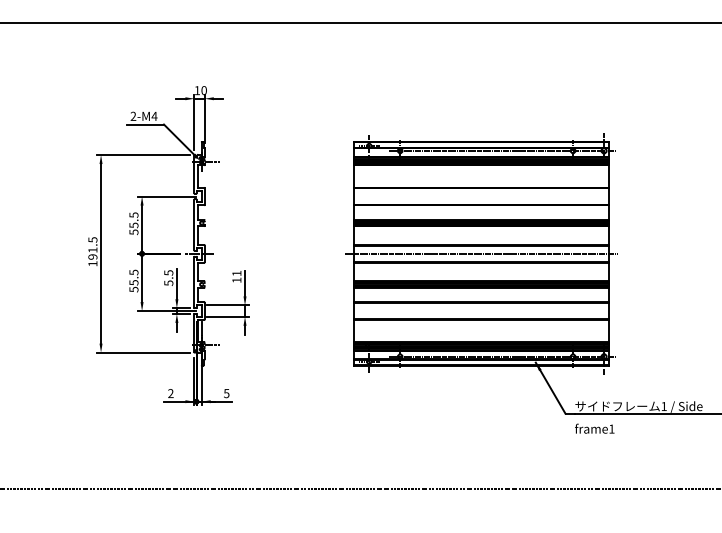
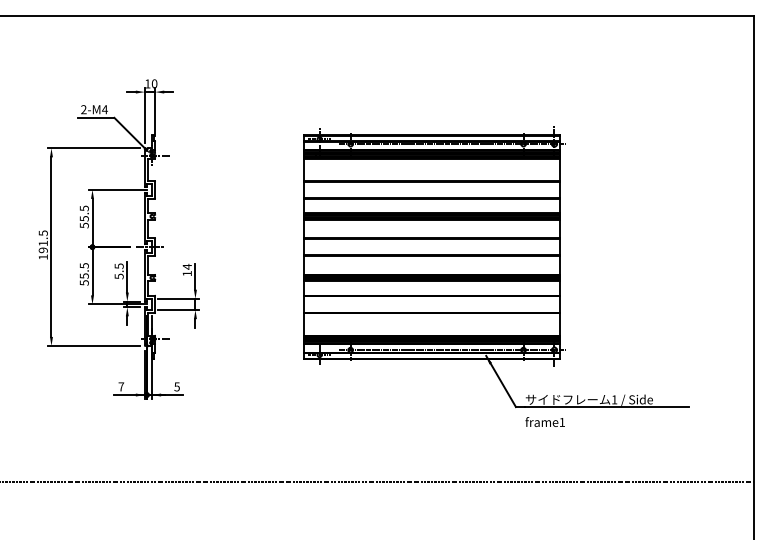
line: (481, 254) -> (431, 247), removed
text: (236, 273) -> (186, 266), 11 -> 14
text: (171, 393) -> (121, 386), 2 -> 7

